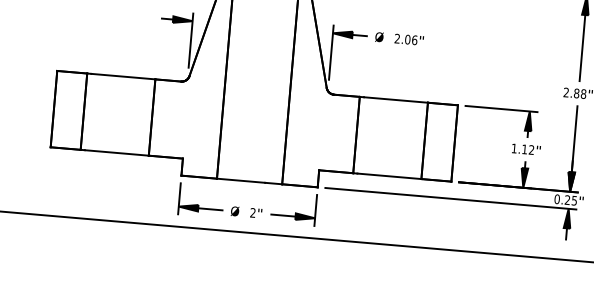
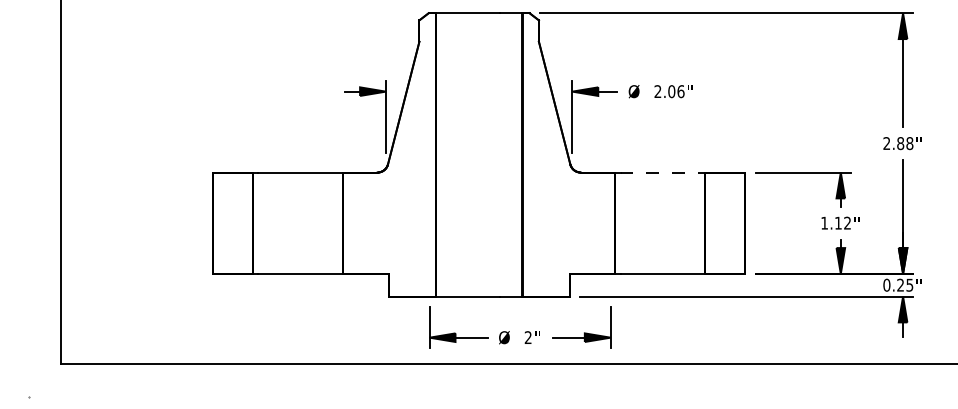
line: (396, 100) -> (663, 172), solid -> dashed
part: (251, 208) -> (525, 331), moved

